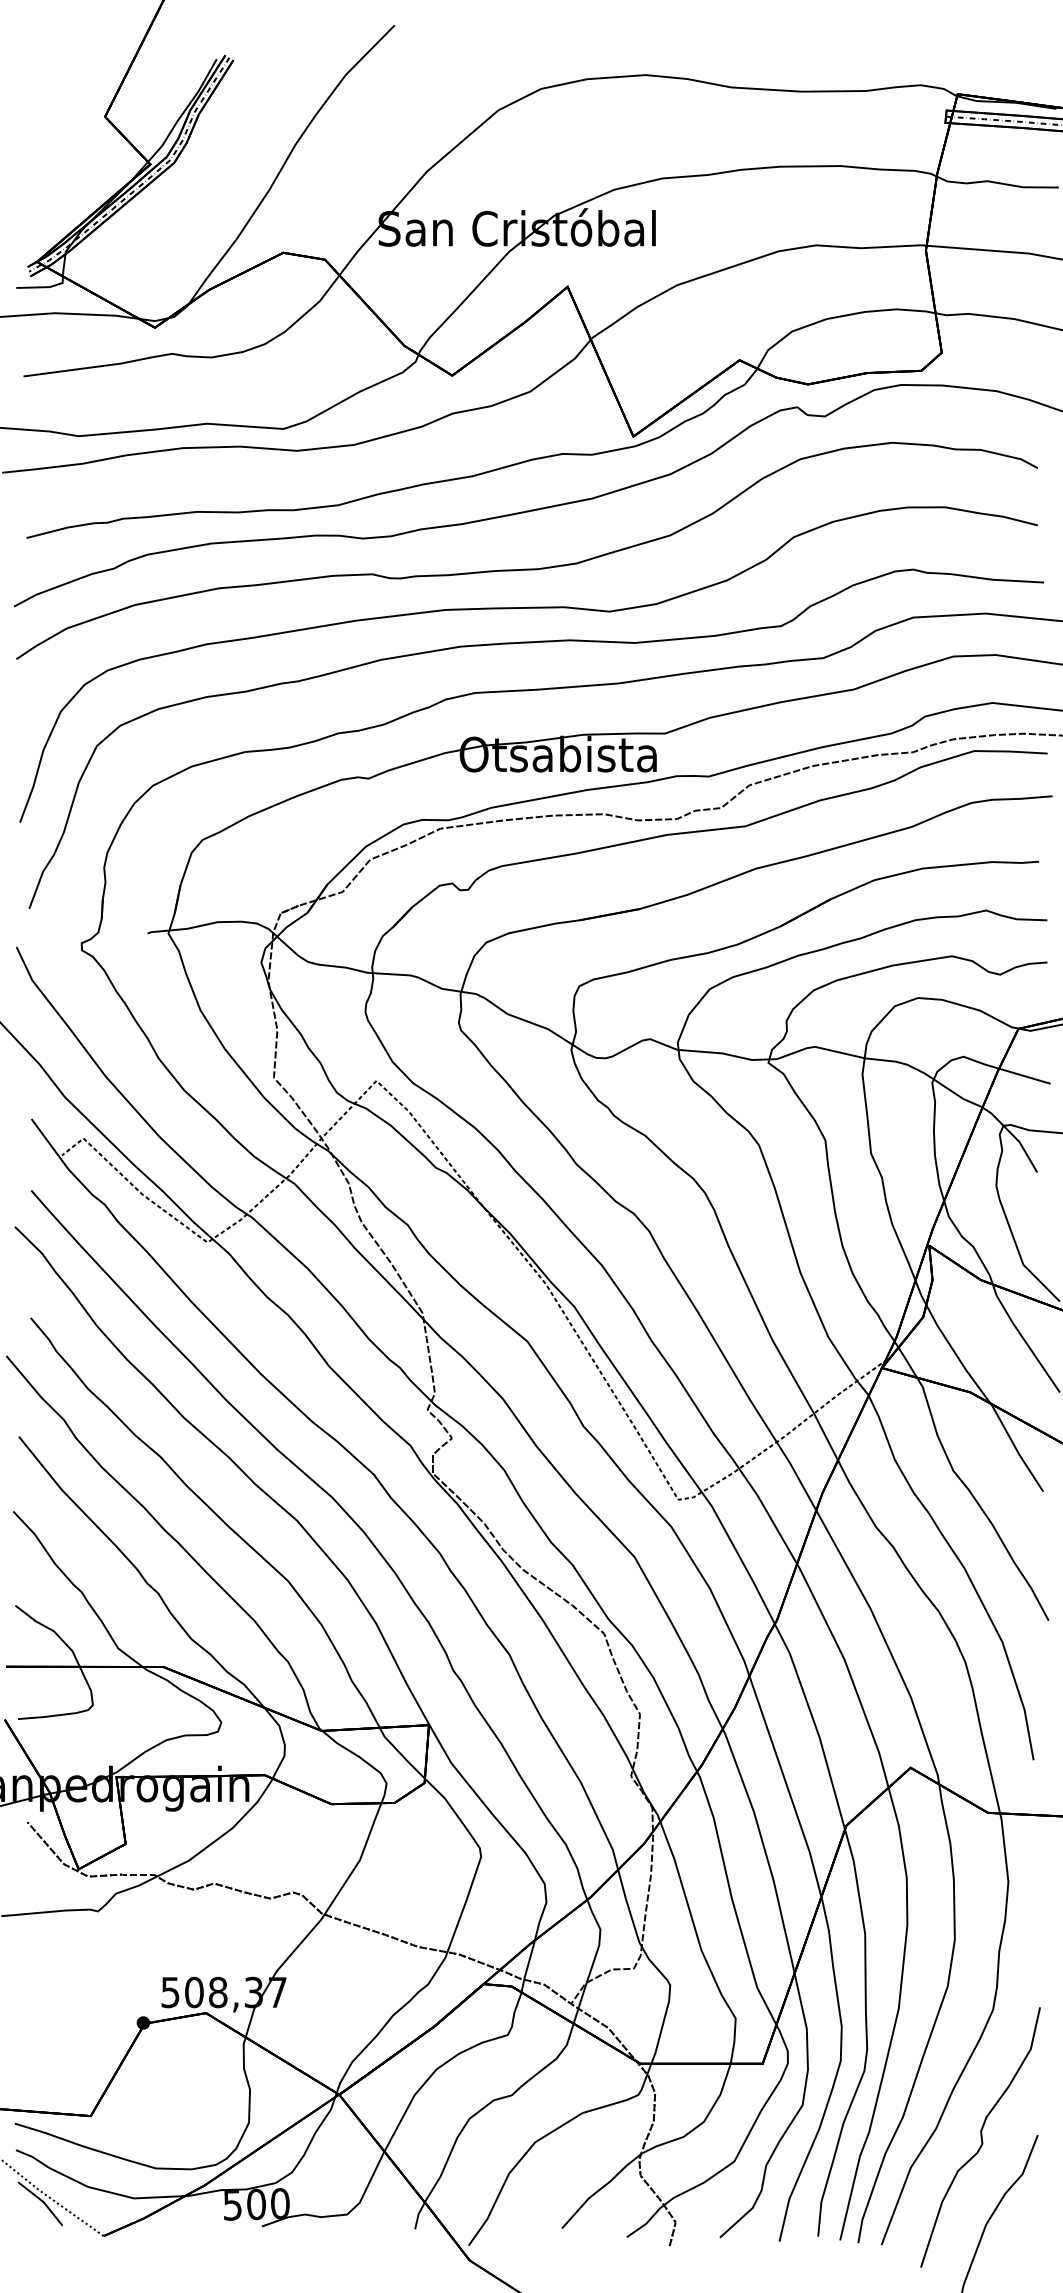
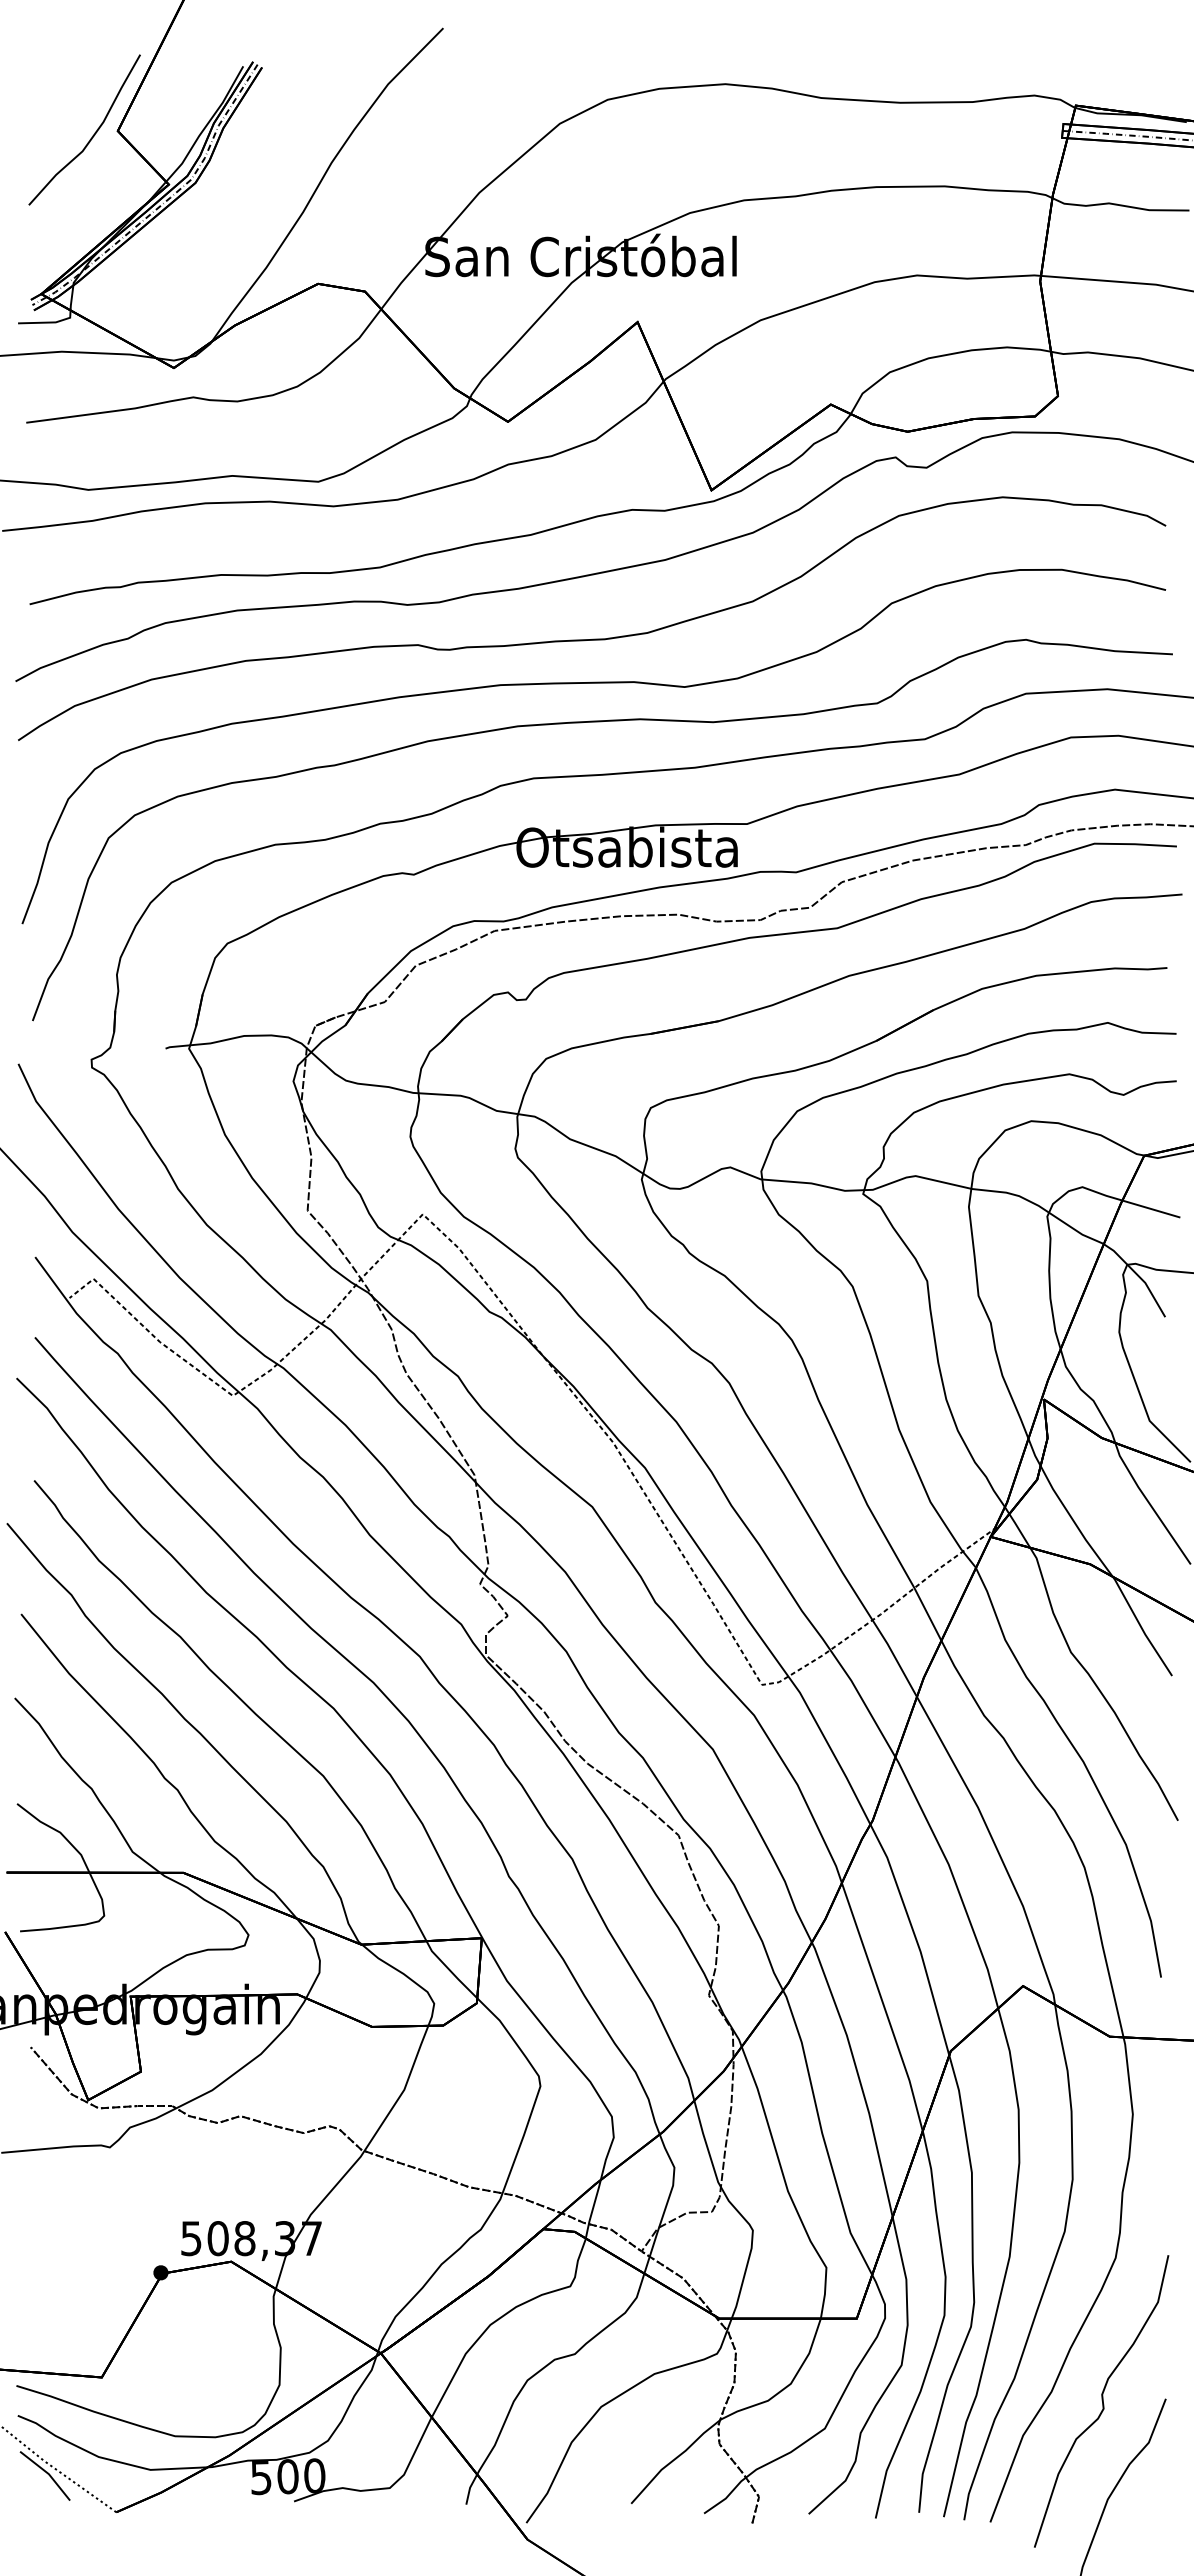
curve: (82, 120) -> (92, 135), added

